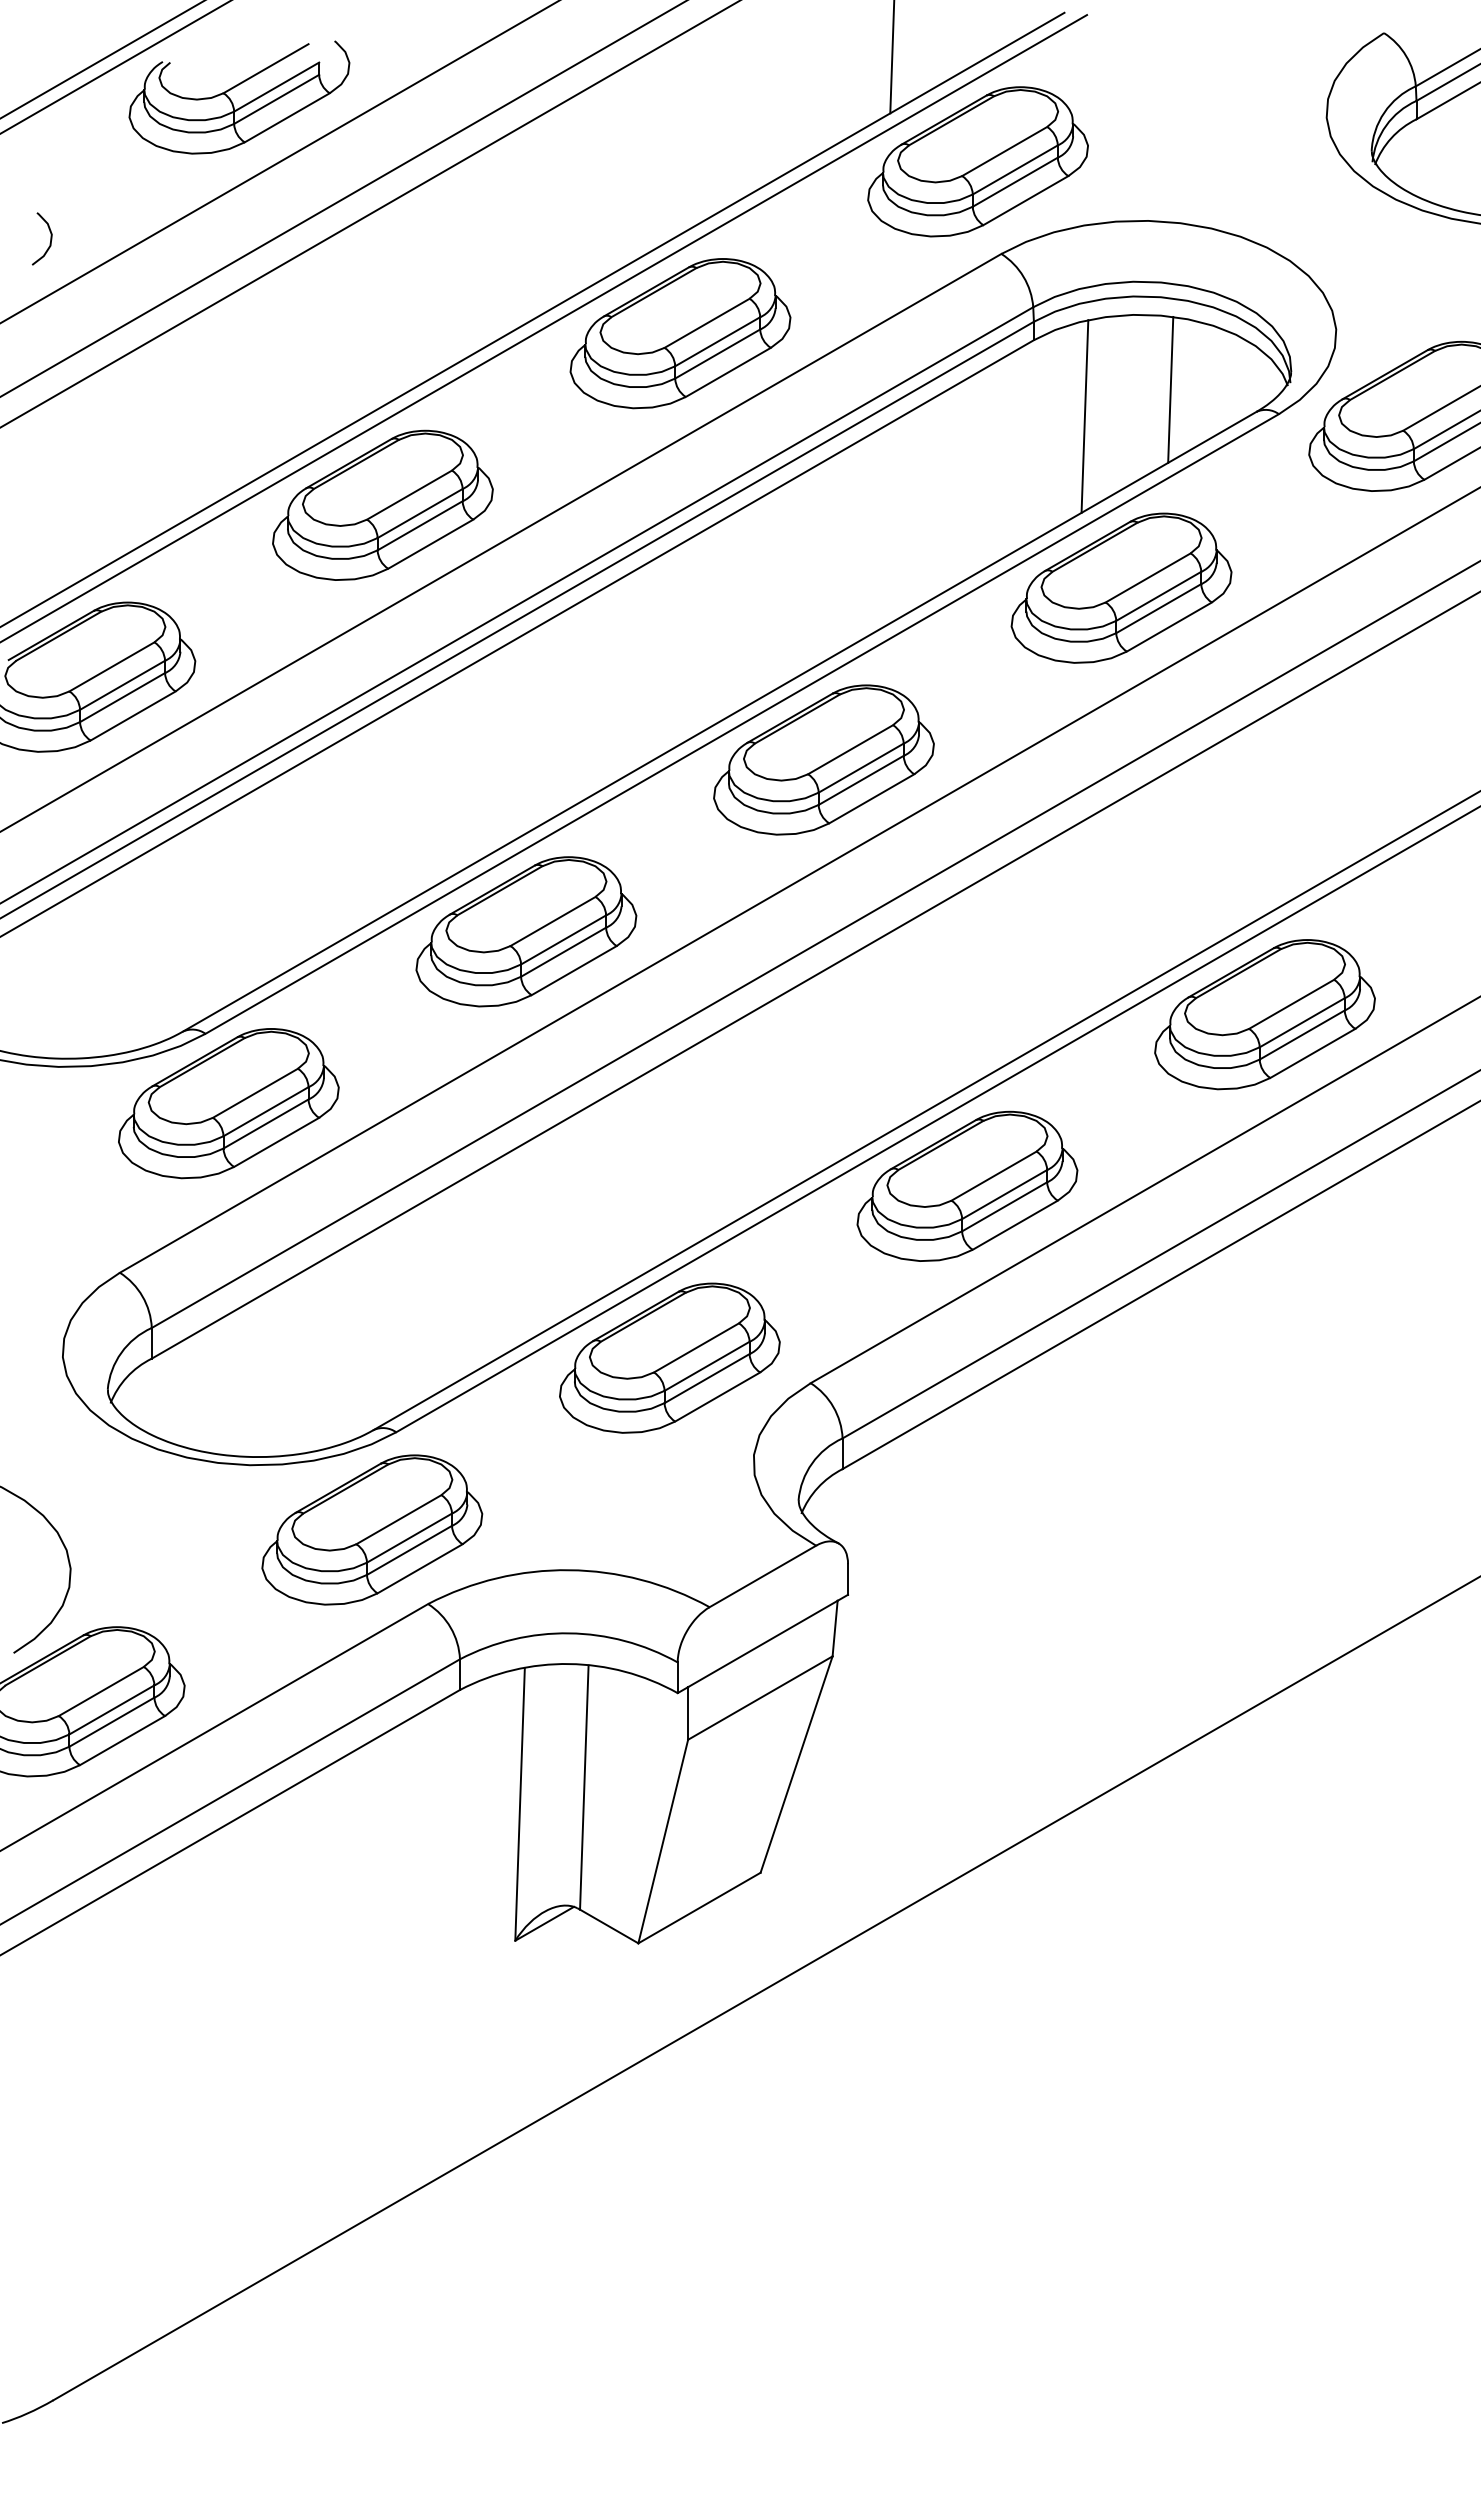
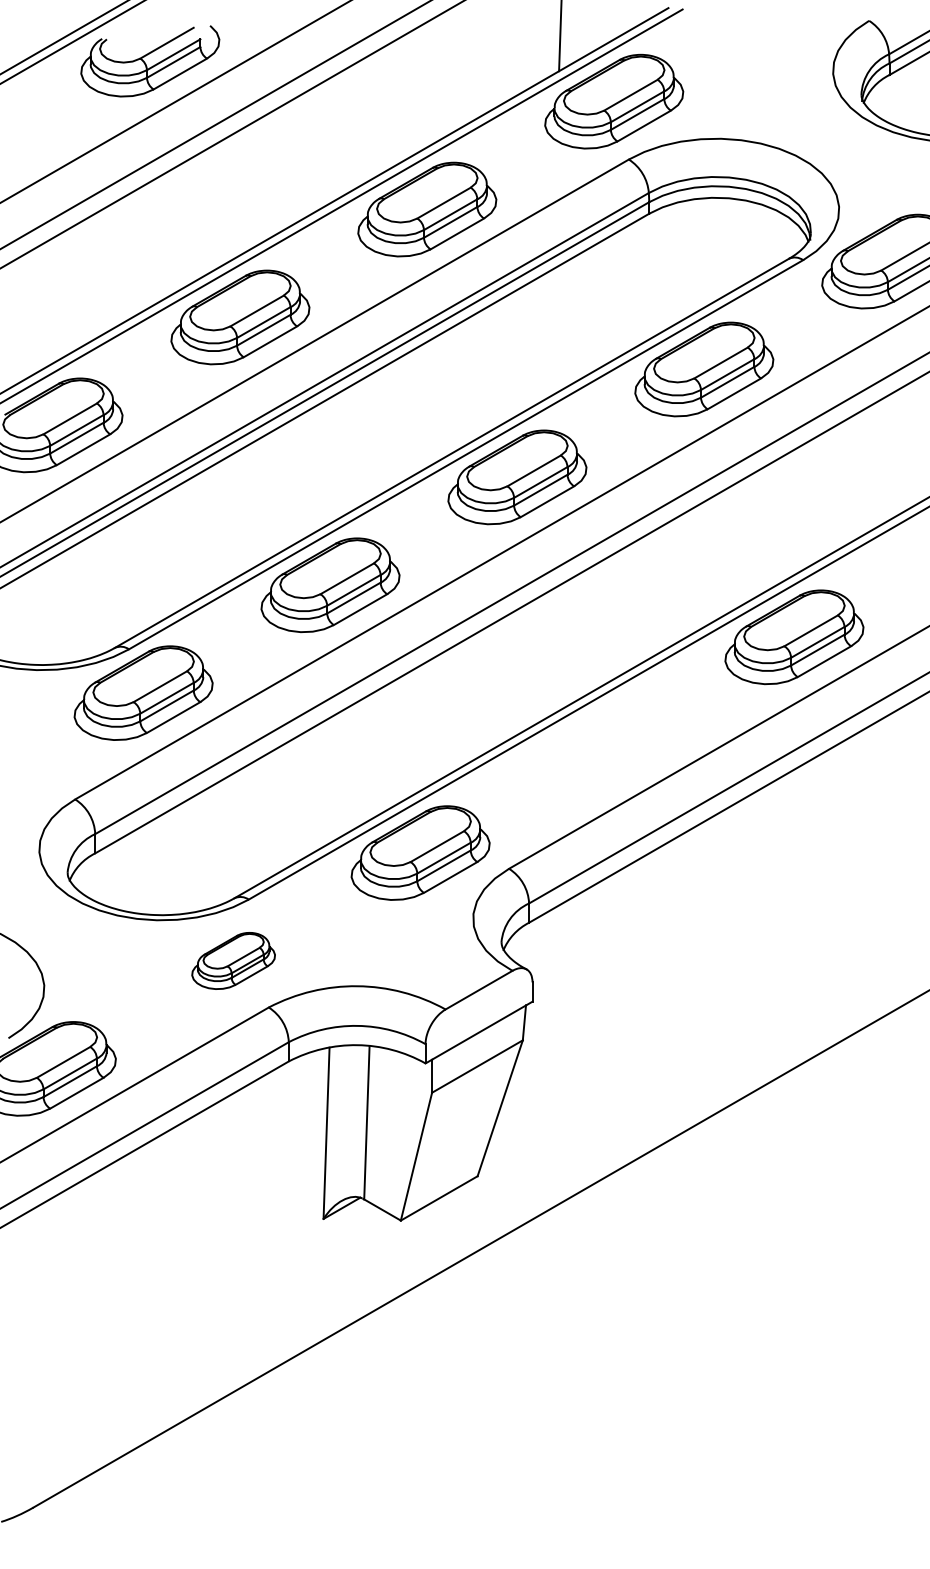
curve: (50, 237) -> (31, 149), removed
line: (1169, 389) -> (734, 244), removed
line: (1085, 416) -> (681, 261), removed
part: (967, 1185) -> (607, 744), removed
part: (371, 1529) -> (233, 960), size x0.6

